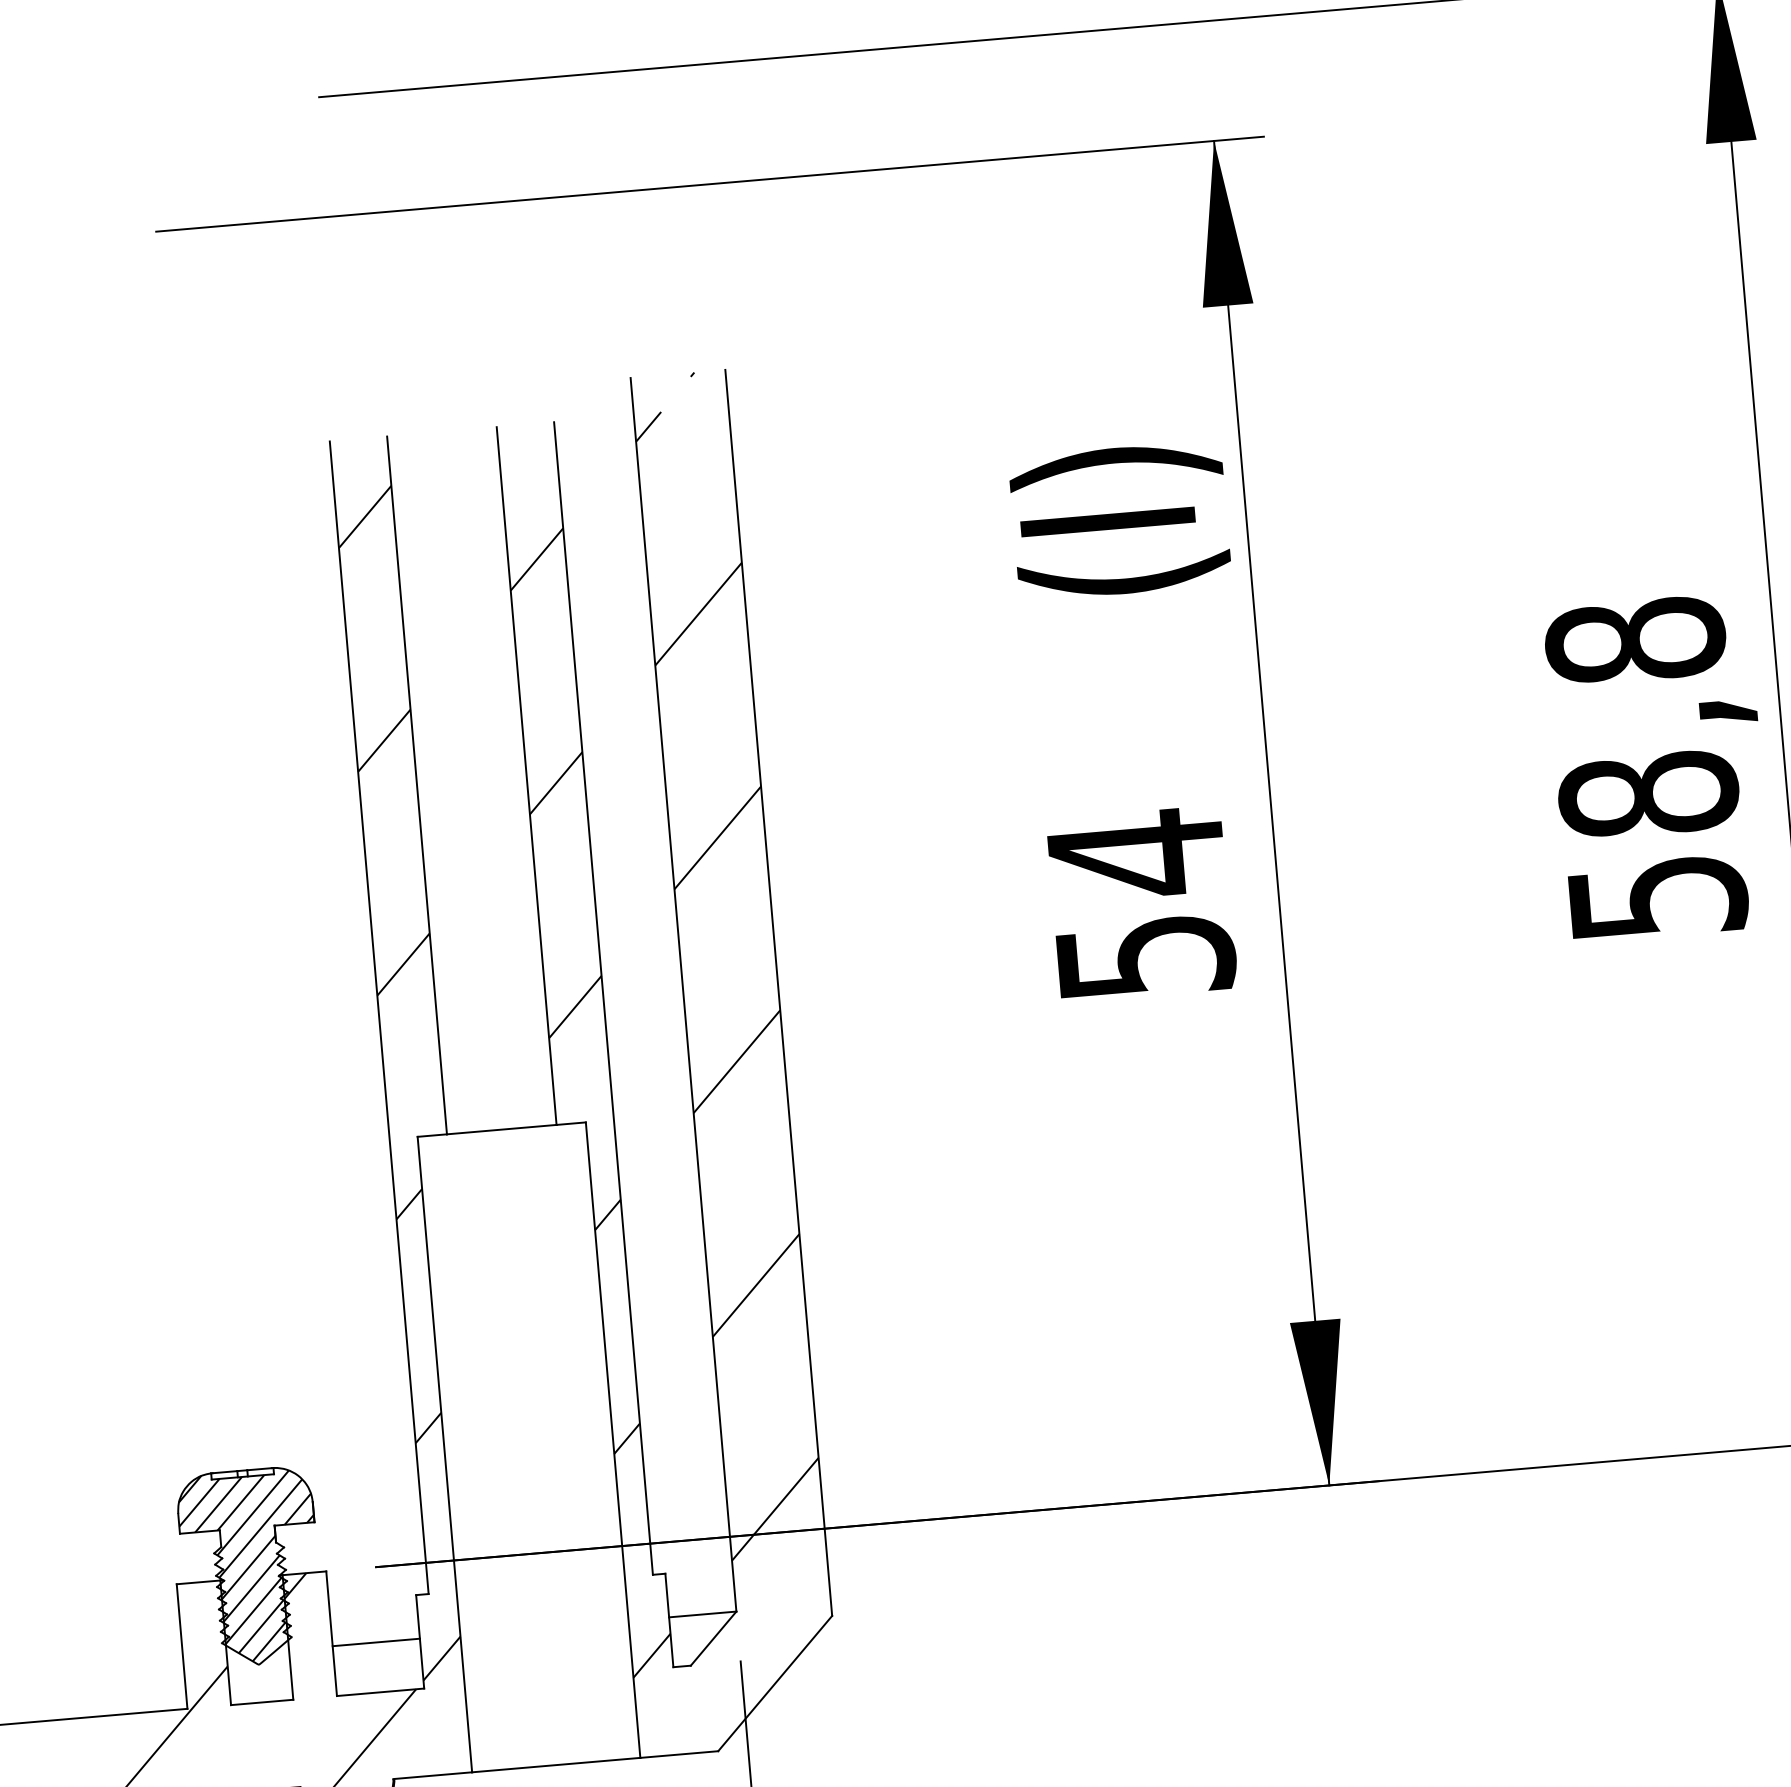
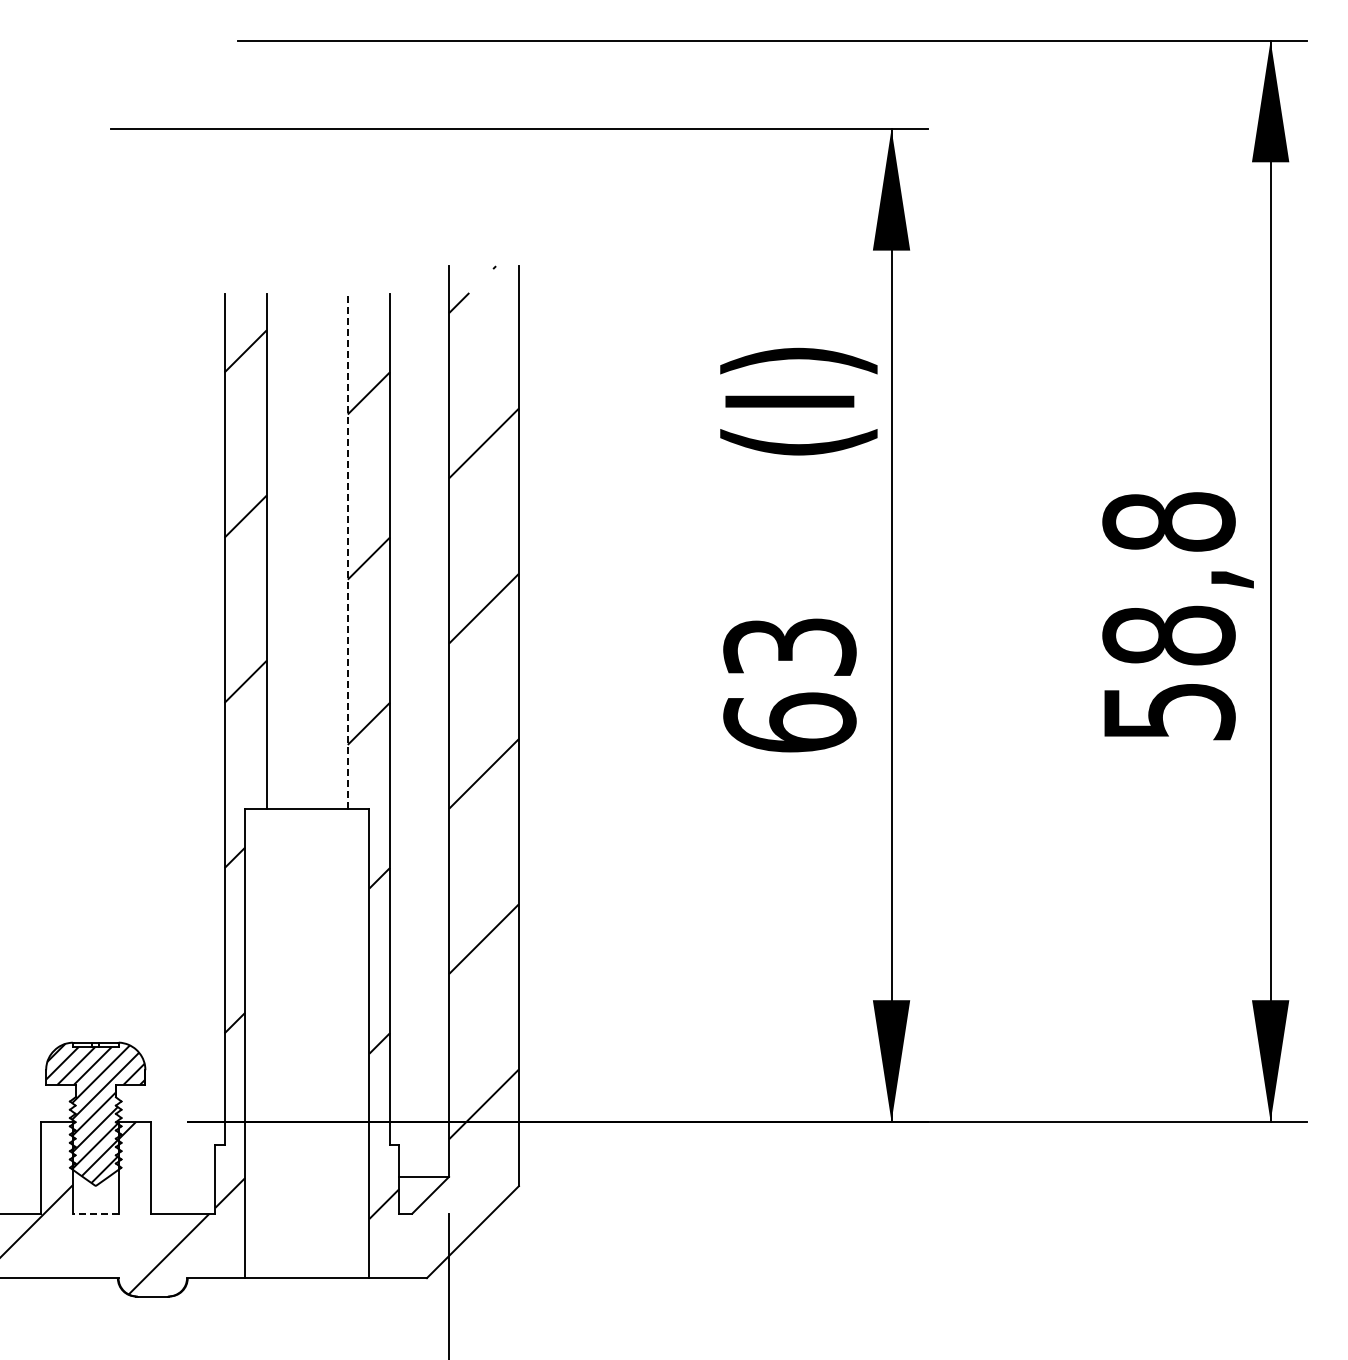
line: (526, 776) -> (347, 551), solid -> dashed
text: (1140, 903) -> (789, 683), 54 -> 63
line: (375, 1641) -> (182, 1176), removed
line: (261, 1702) -> (95, 1213), solid -> dashed

